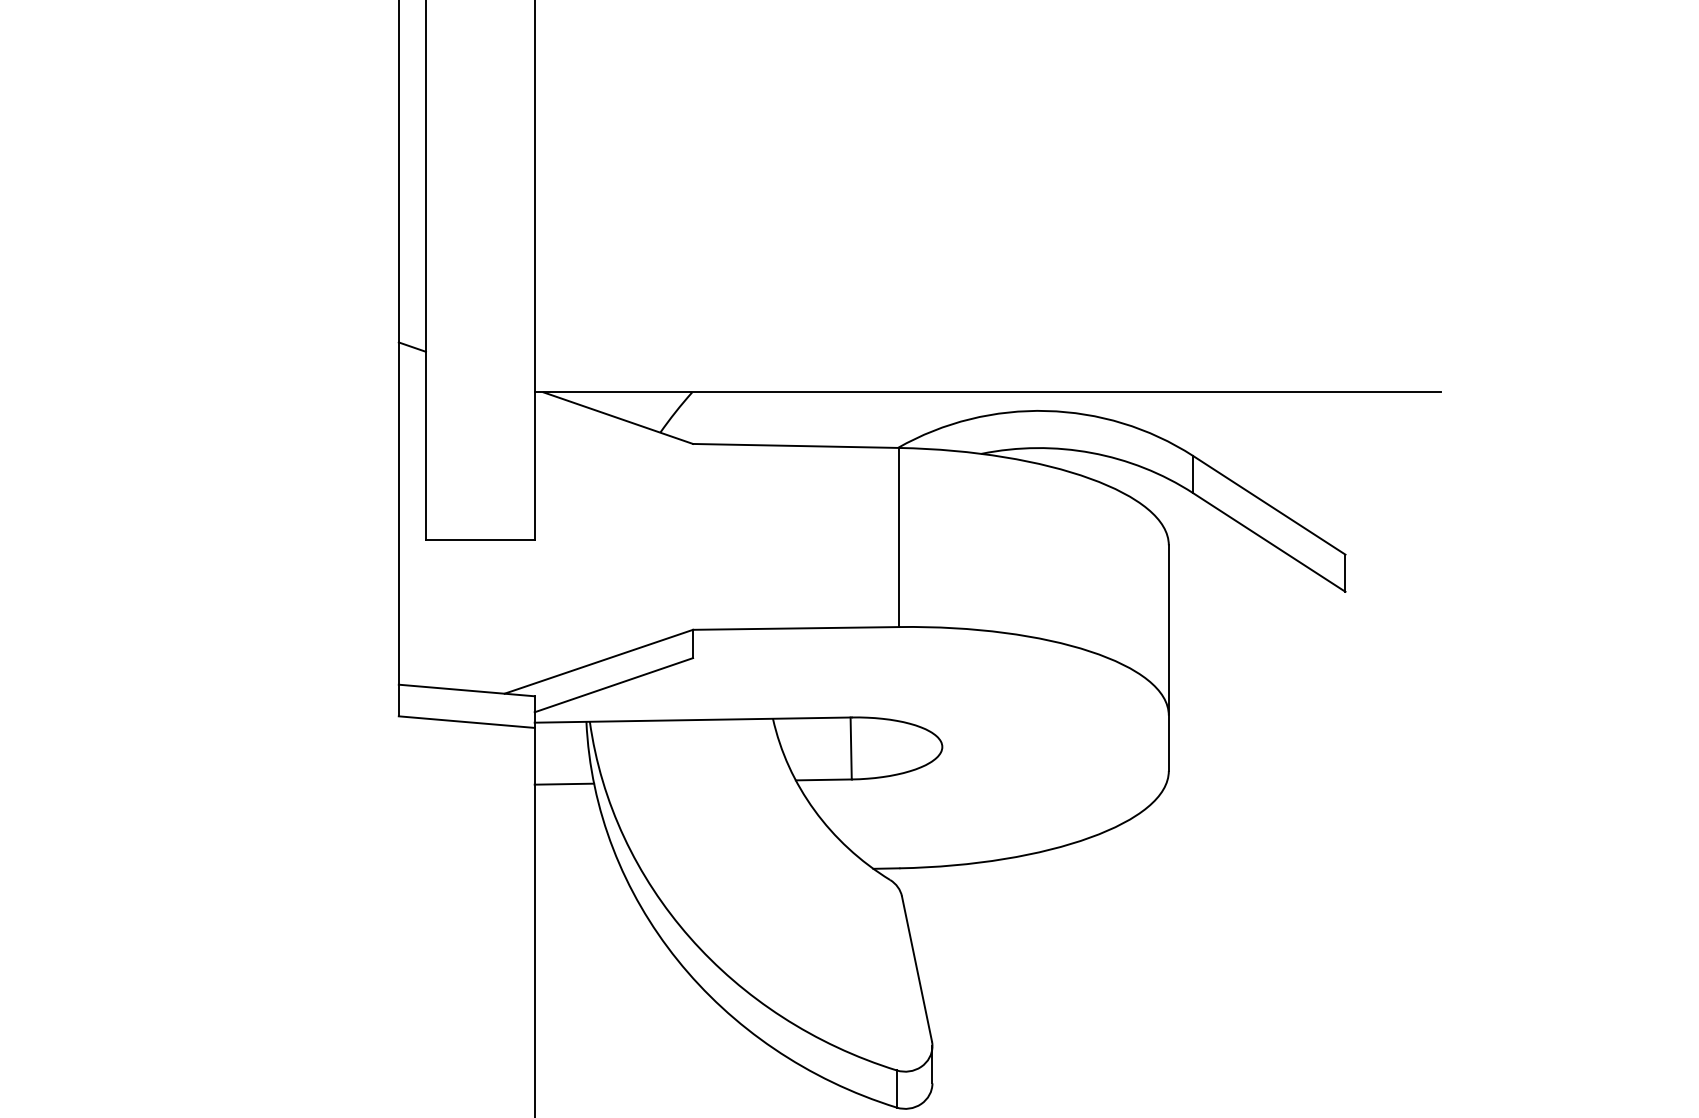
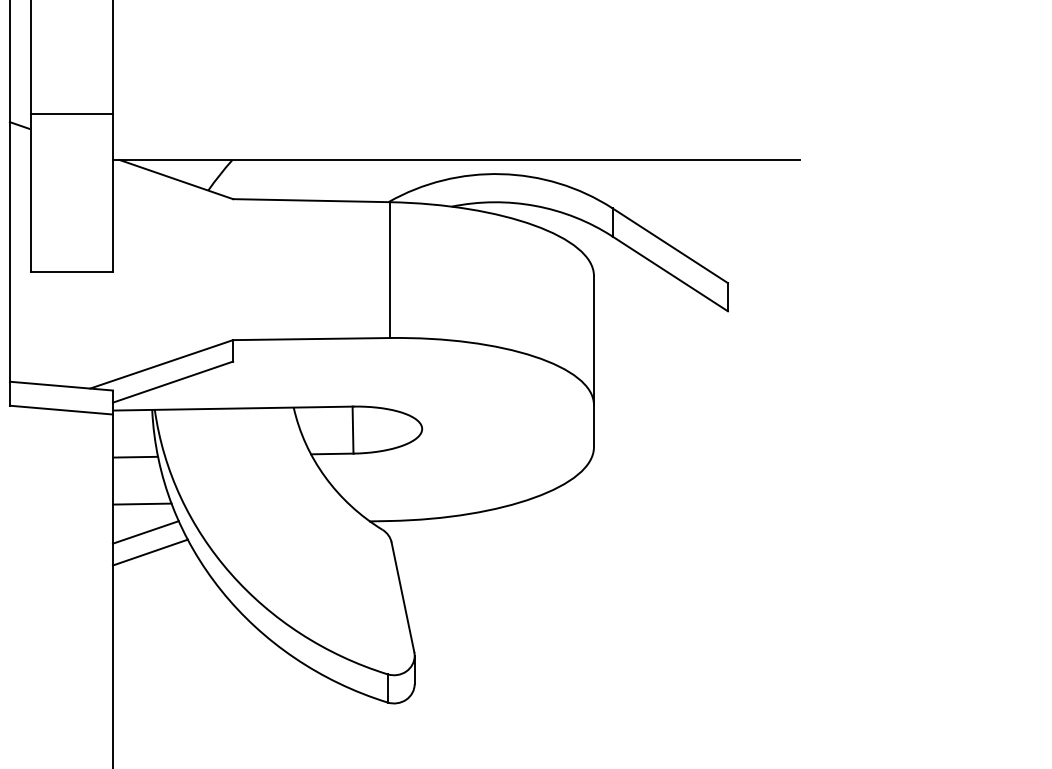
line: (479, 332) -> (71, 114), added
line: (572, 845) -> (141, 503), added
line: (577, 883) -> (145, 532), added
line: (583, 909) -> (150, 552), added

